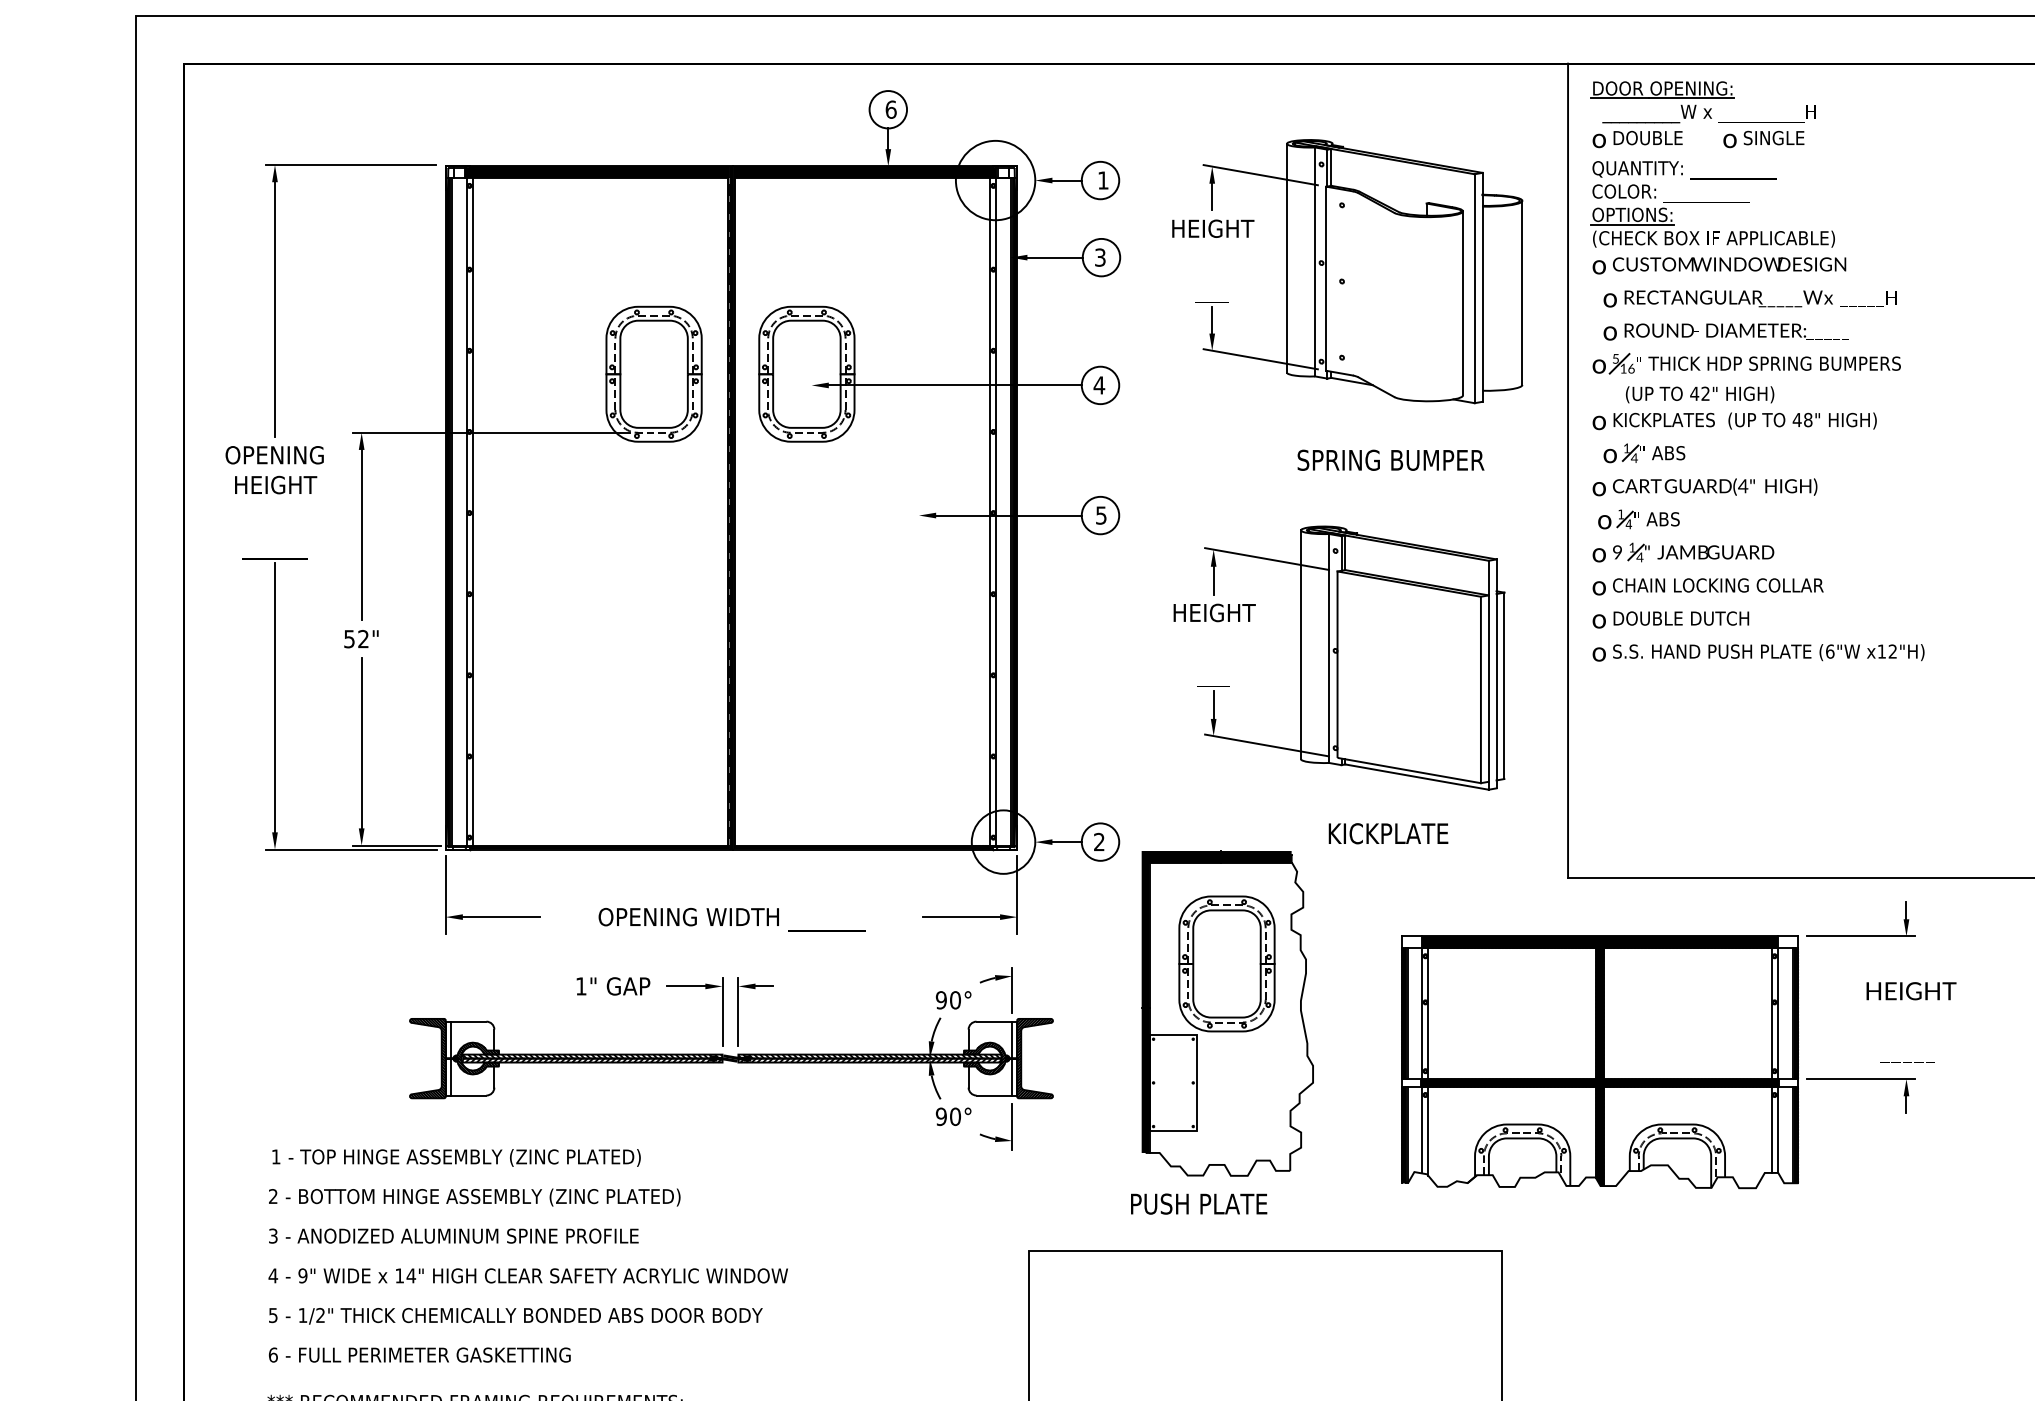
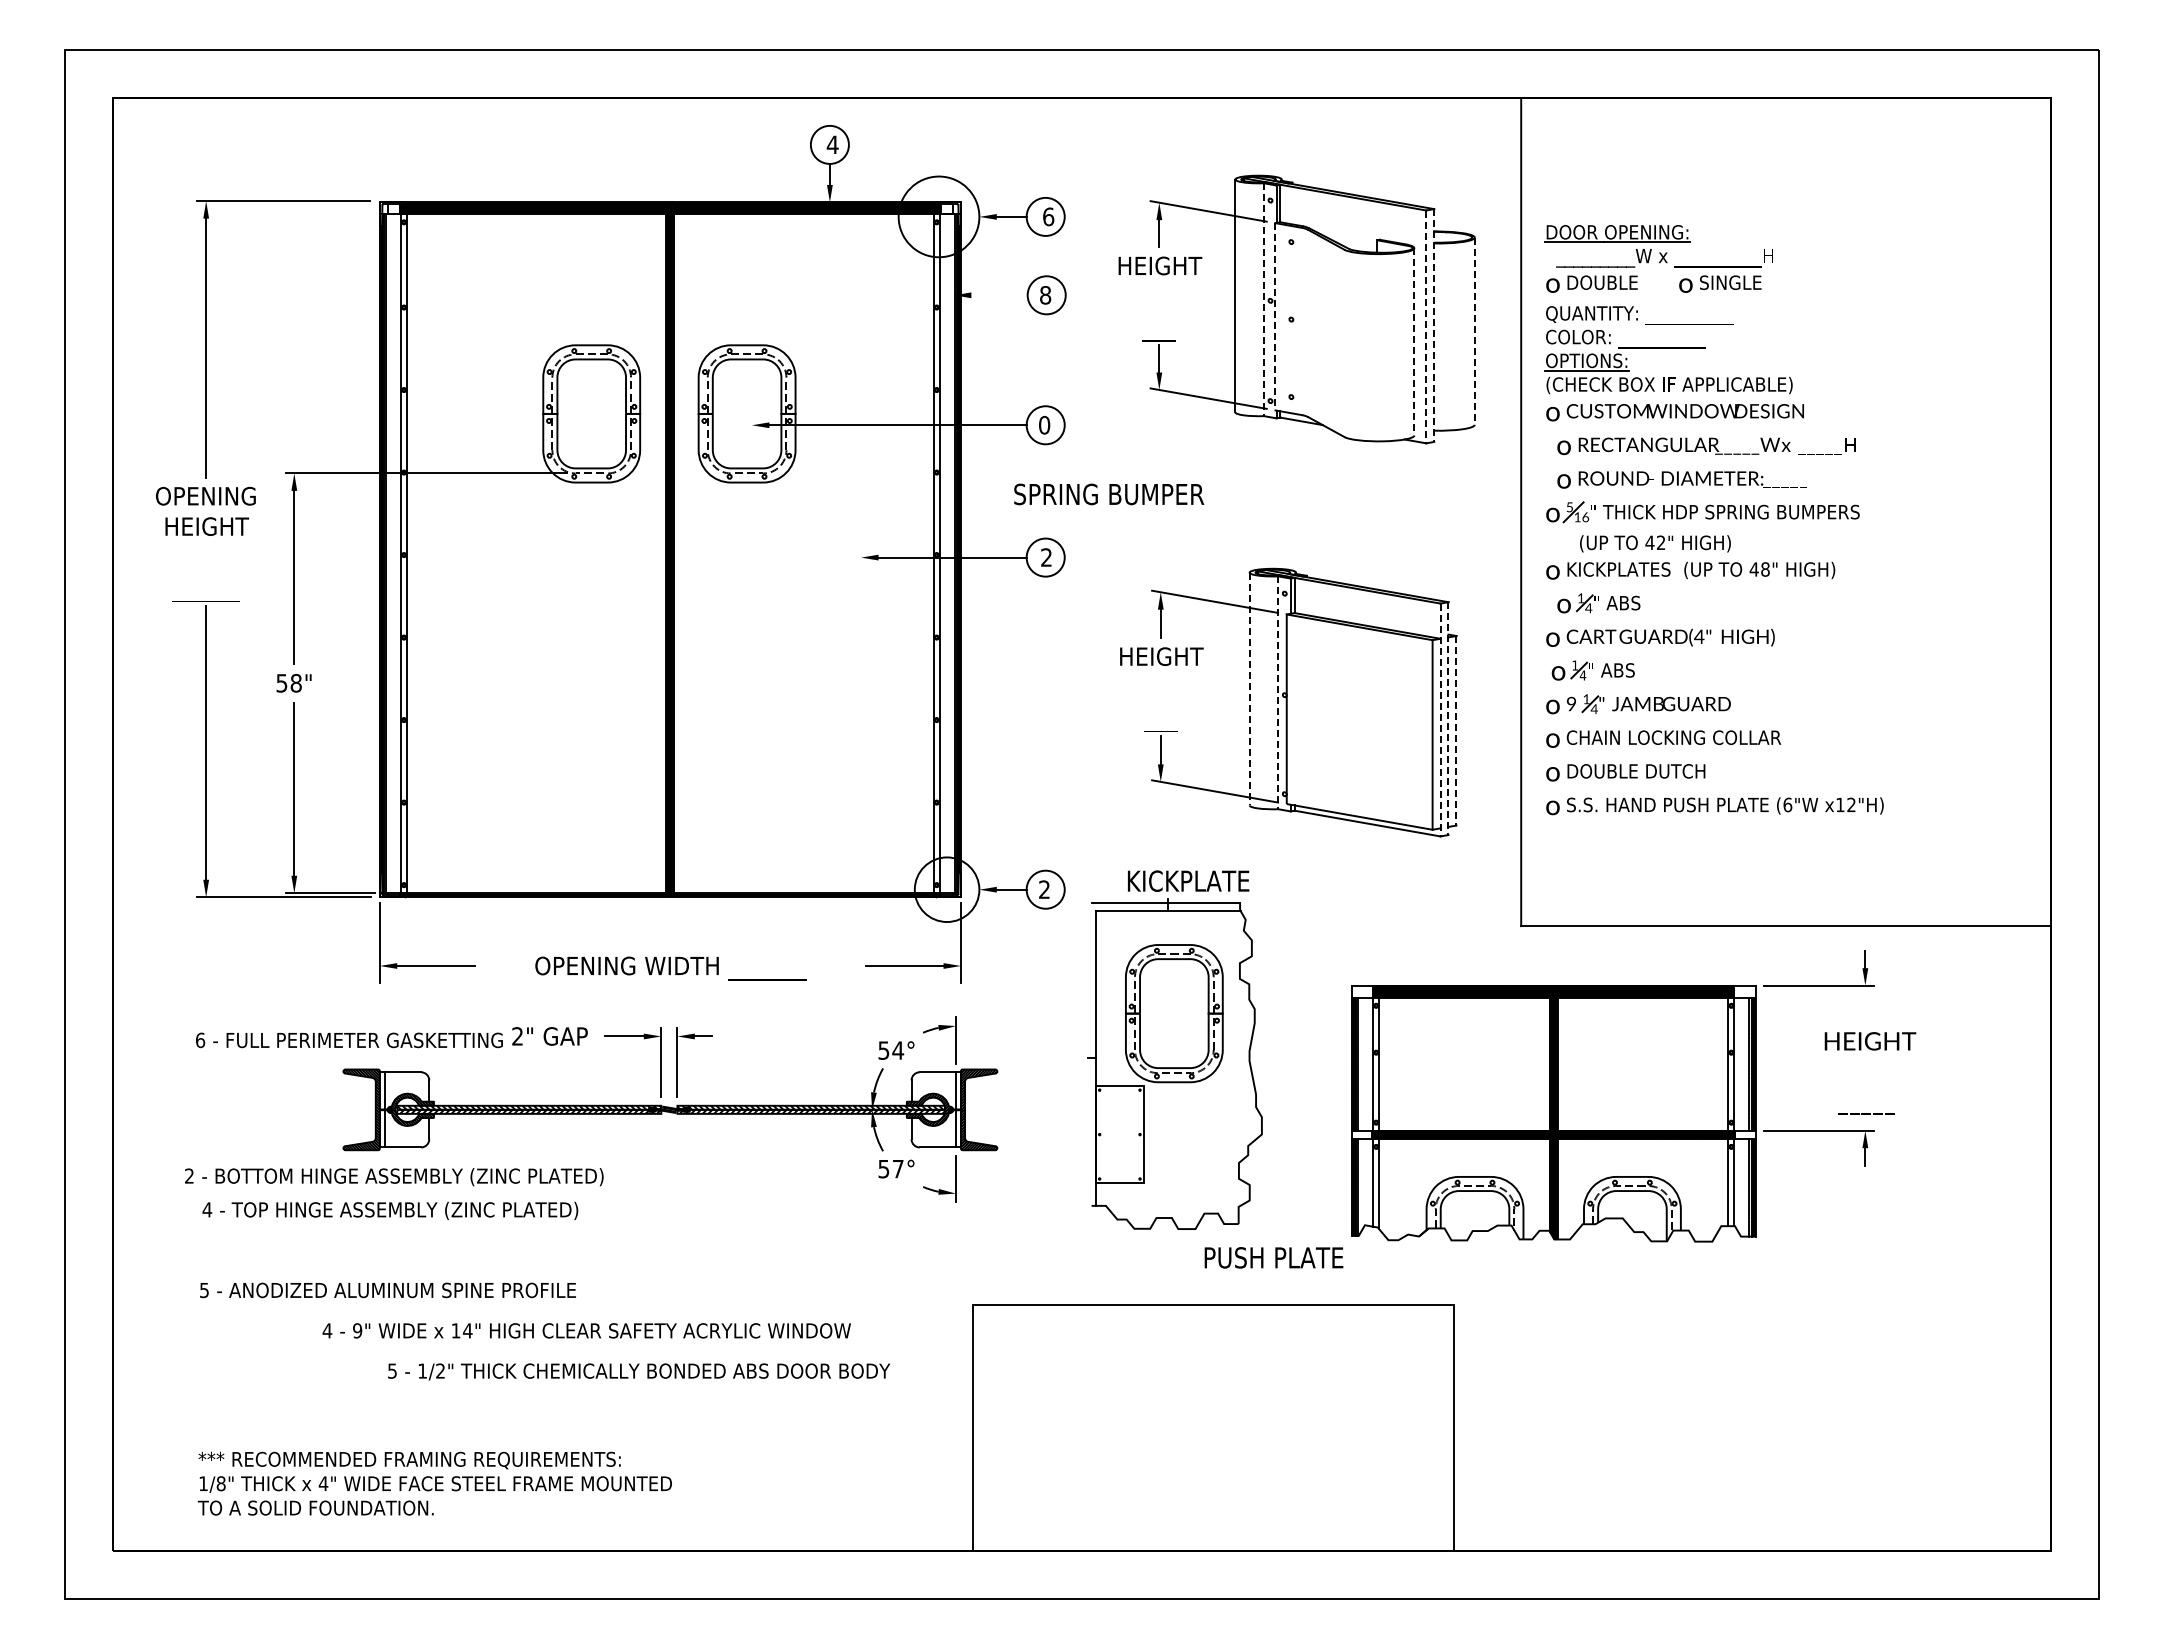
text: (890, 109) -> (832, 144), 6 -> 4
text: (1103, 180) -> (1048, 216), 1 -> 6
line: (1055, 257) -> (999, 295), removed
text: (1100, 257) -> (1045, 295), 3 -> 8
line: (1314, 262) -> (1263, 300), solid -> dashed
line: (1326, 278) -> (1275, 316), solid -> dashed
line: (1482, 288) -> (1434, 326), solid -> dashed
line: (1474, 289) -> (1426, 327), solid -> dashed
line: (1522, 293) -> (1474, 331), solid -> dashed
line: (1463, 303) -> (1414, 341), solid -> dashed
part: (1757, 371) -> (1713, 520), moved
text: (1099, 384) -> (1044, 424), 4 -> 0
text: (1391, 460) -> (1109, 494), moved
text: (1101, 515) -> (1046, 557), 5 -> 2
text: (362, 639) -> (295, 683), 52" -> 58"
line: (1300, 645) -> (1249, 689), solid -> dashed
line: (1329, 649) -> (1278, 693), solid -> dashed
line: (1496, 674) -> (1448, 719), solid -> dashed
line: (1488, 675) -> (1440, 720), solid -> dashed
line: (1504, 685) -> (1456, 730), solid -> dashed
text: (1388, 833) -> (1188, 880), moved
text: (581, 986) -> (517, 1036), 1" -> 2"
text: (948, 1000) -> (891, 1050), 90° -> 54°
fill: (1216, 1001) -> (1163, 1051), removed
text: (947, 1116) -> (890, 1168), 90° -> 57°
text: (276, 1156) -> (207, 1209), 1 -> 4
text: (474, 1197) -> (394, 1177), moved
text: (1198, 1203) -> (1273, 1257), moved
text: (273, 1235) -> (204, 1289), 3 -> 5
text: (528, 1275) -> (586, 1330), moved
text: (516, 1315) -> (639, 1371), moved
text: (419, 1355) -> (349, 1040), moved

